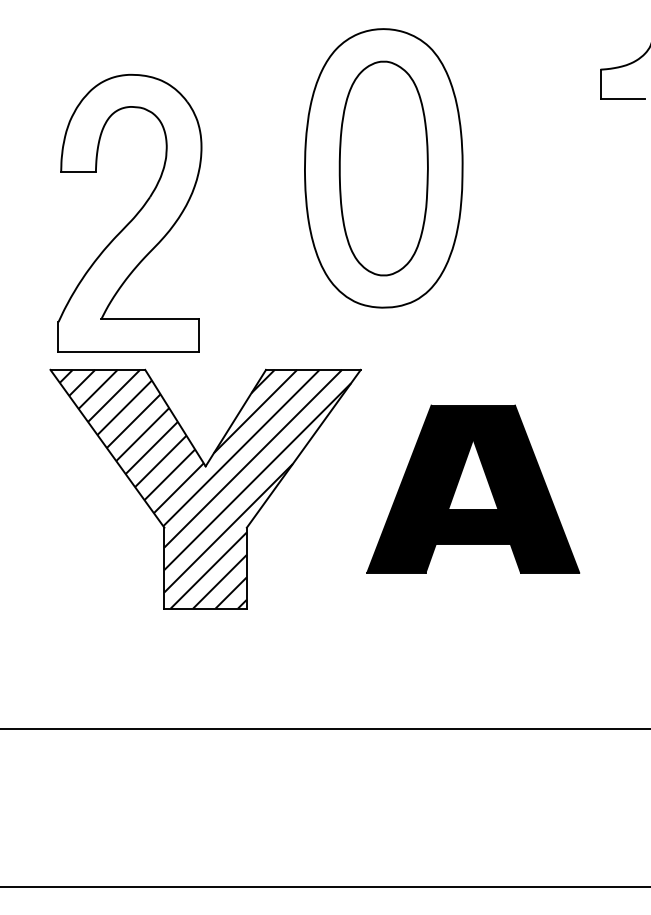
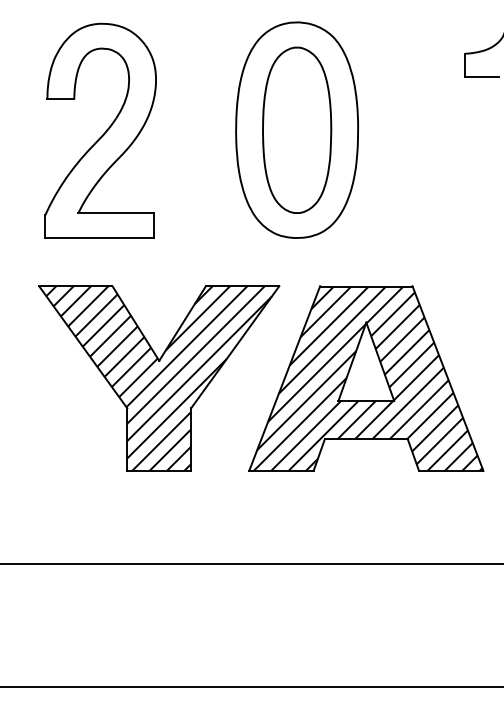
part: (129, 212) -> (100, 130), moved
part: (473, 489) -> (366, 378), size x1.43

